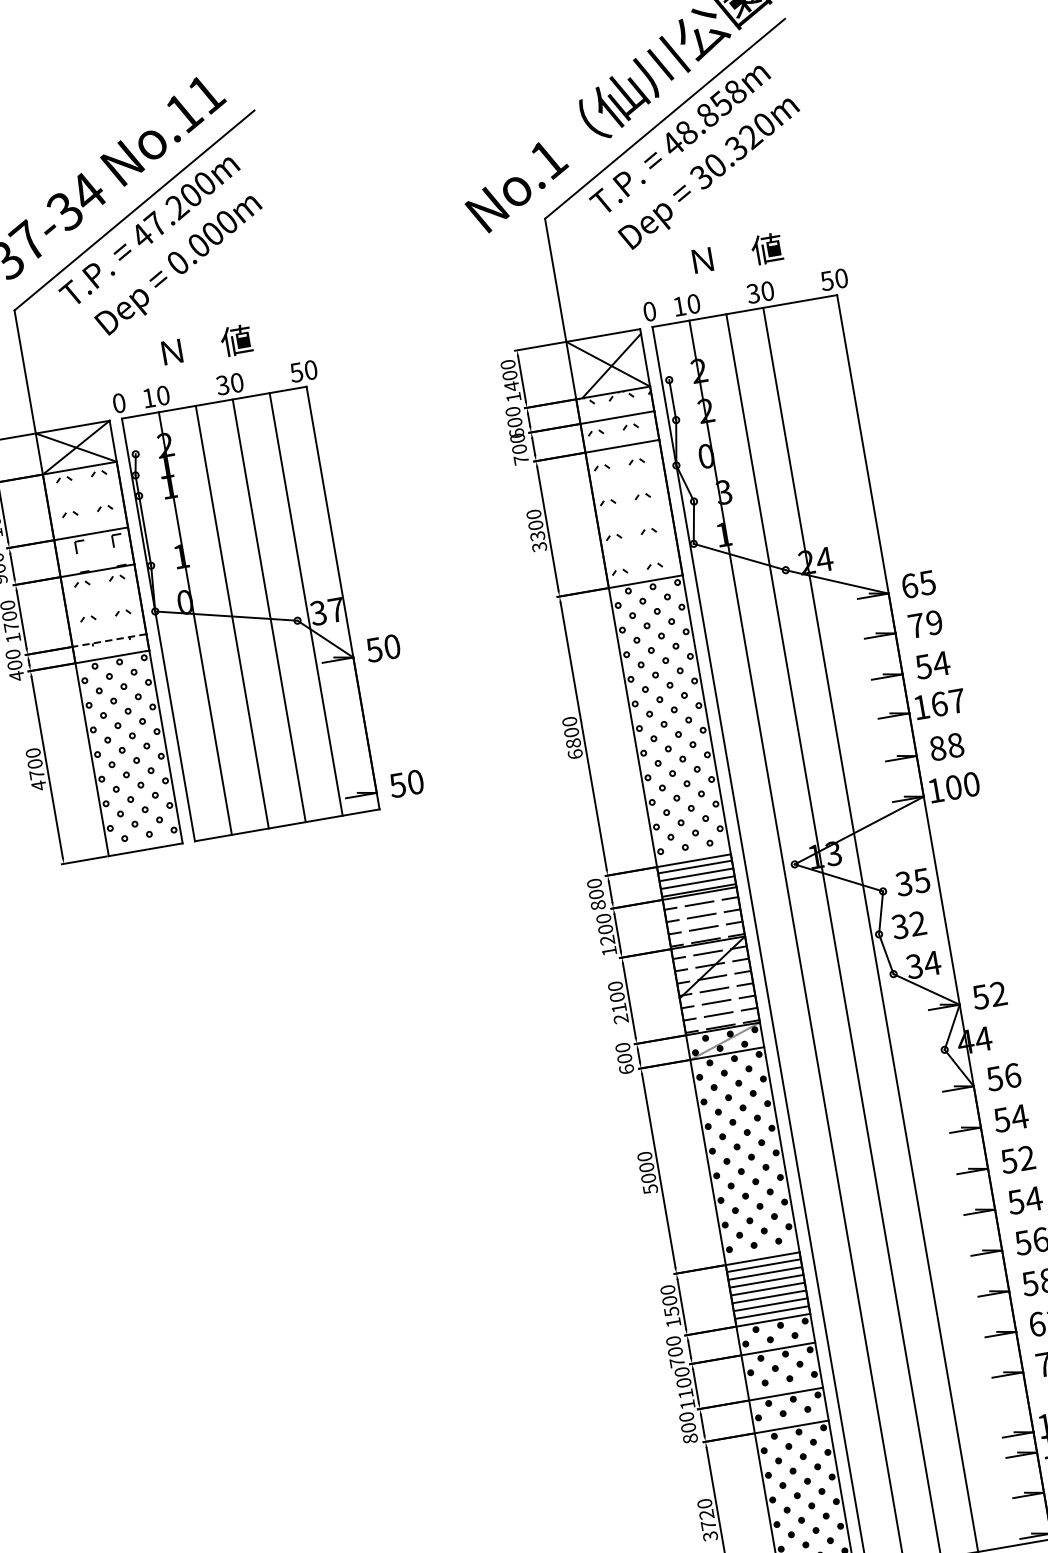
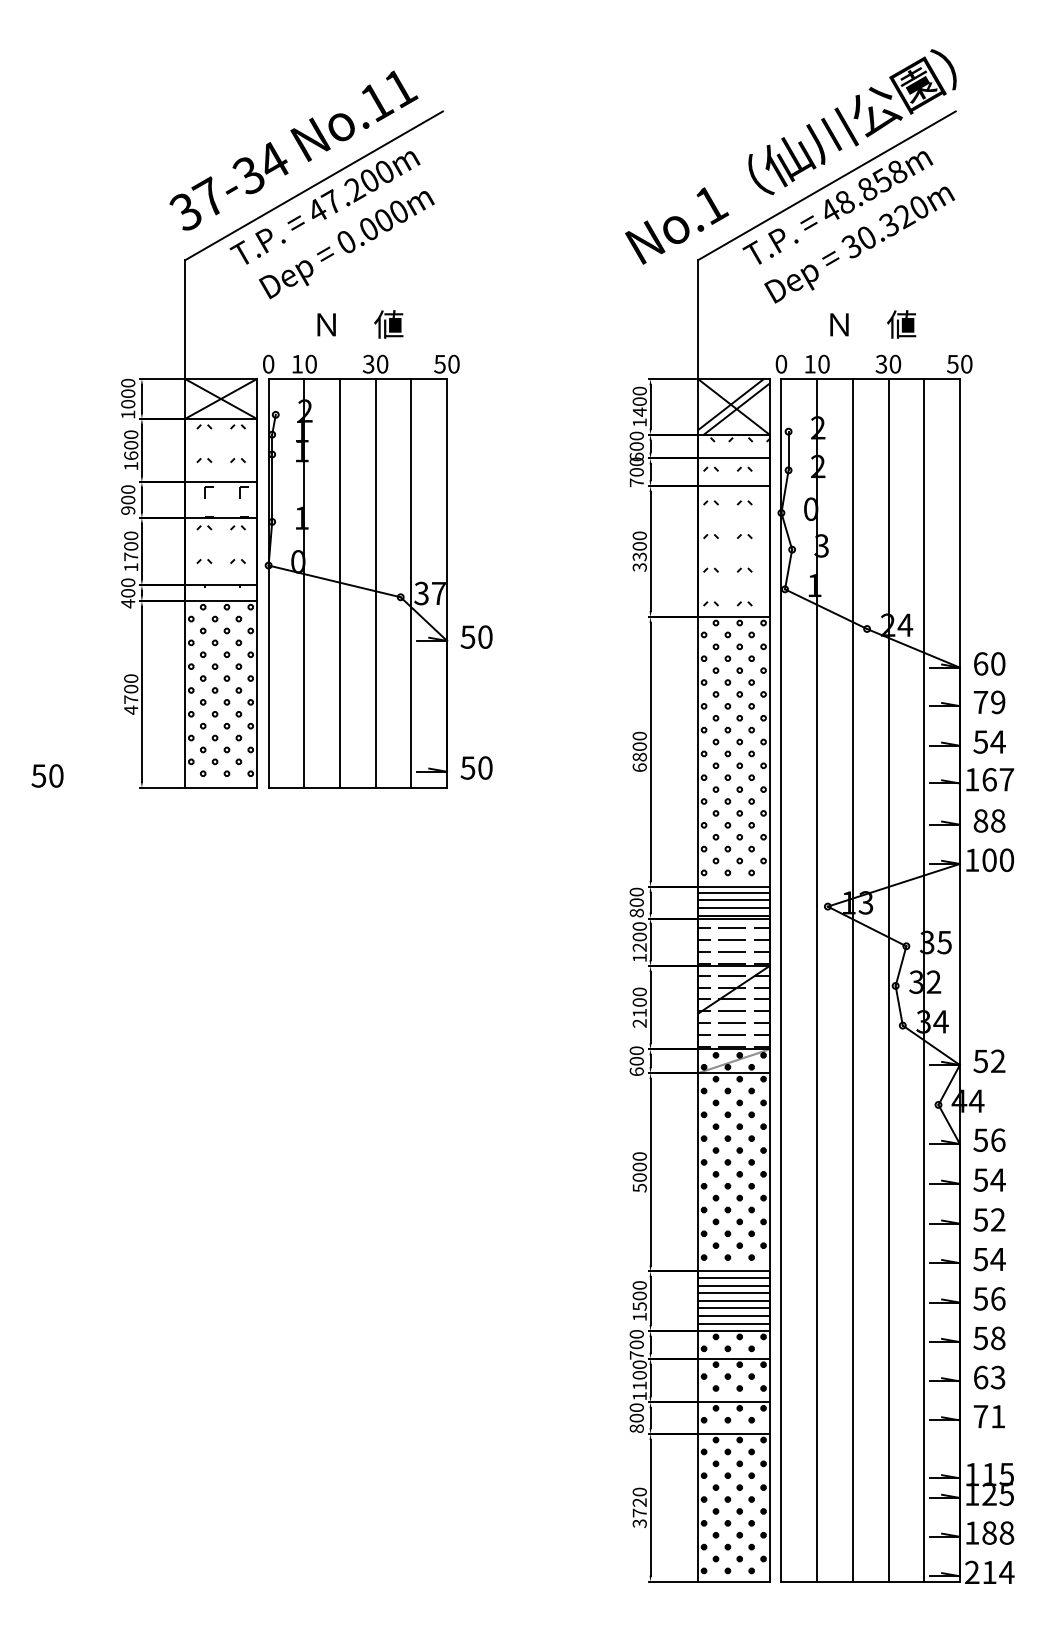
line: (604, 362) -> (730, 404), added
text: (926, 582) -> (997, 663), 65 -> 60
line: (110, 640) -> (221, 585), dashed -> solid
line: (907, 923) -> (924, 980), added

